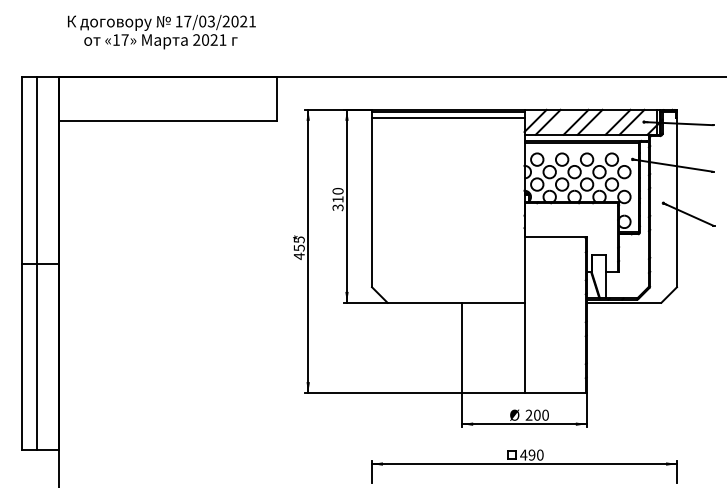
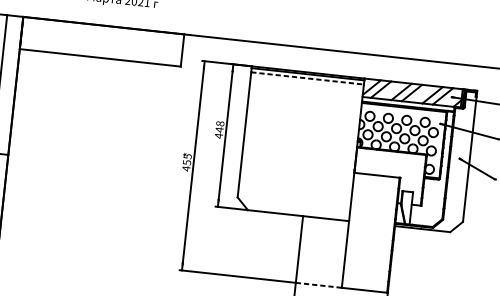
line: (448, 117) -> (307, 78), solid -> dashed
text: (337, 199) -> (219, 129), 310 -> 448
line: (493, 393) -> (318, 285), solid -> dashed

